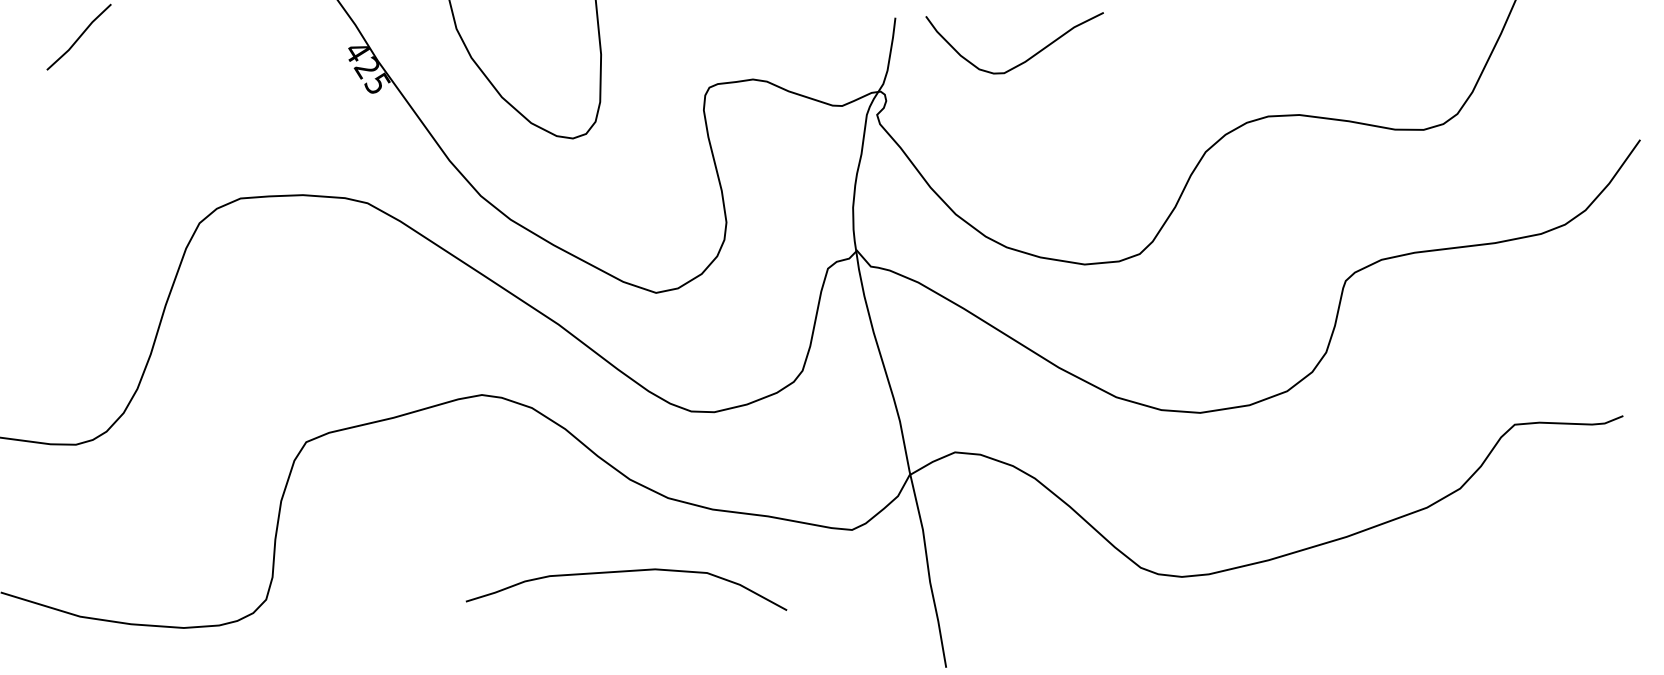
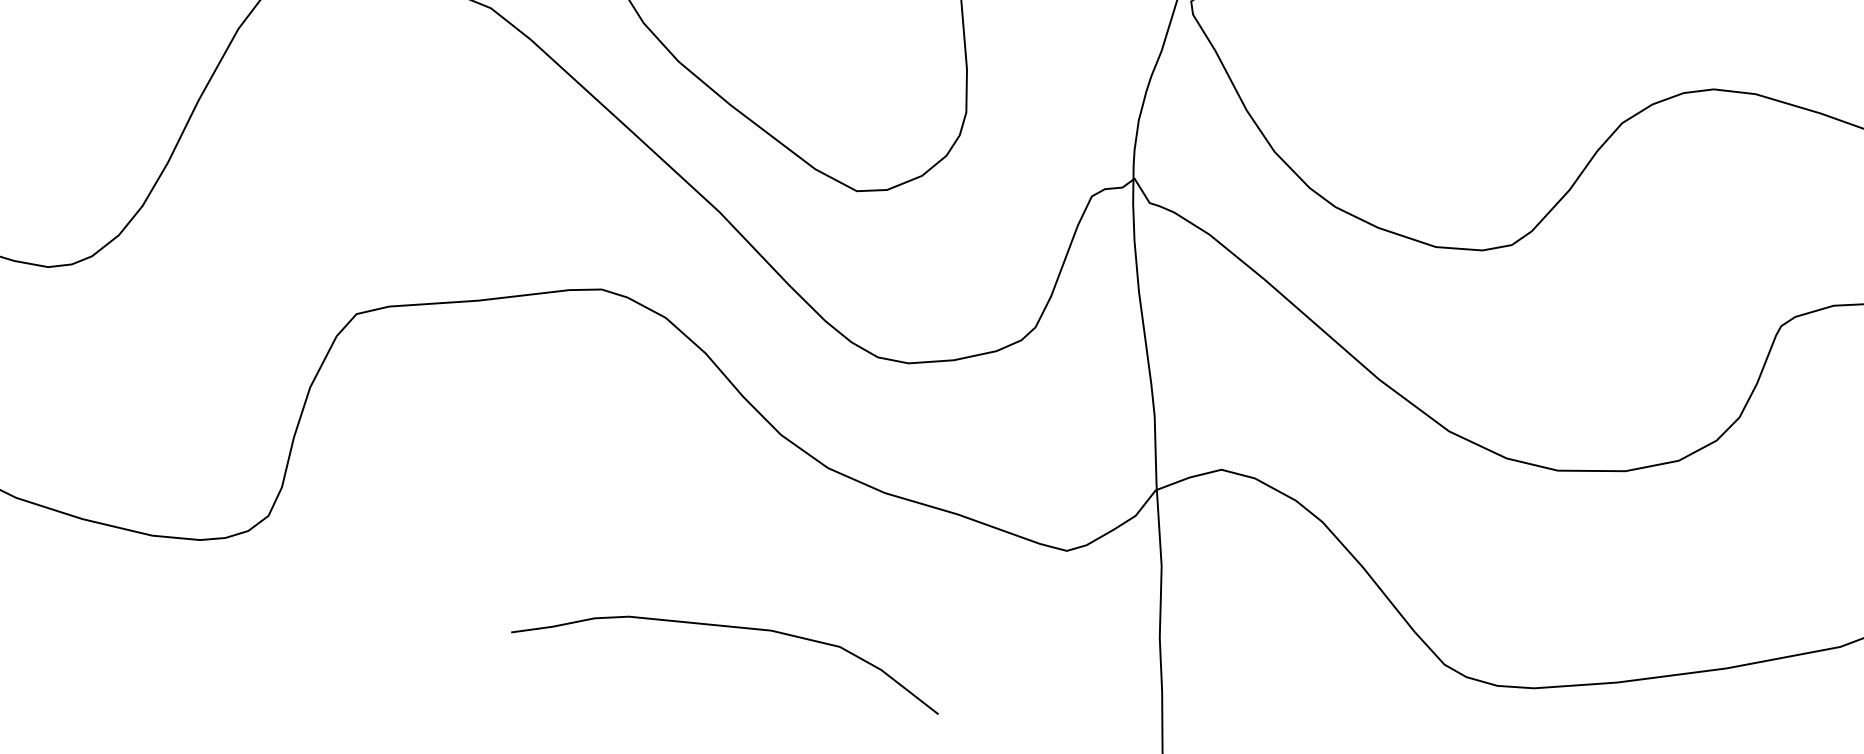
curve: (626, 572) -> (732, 628), moved

